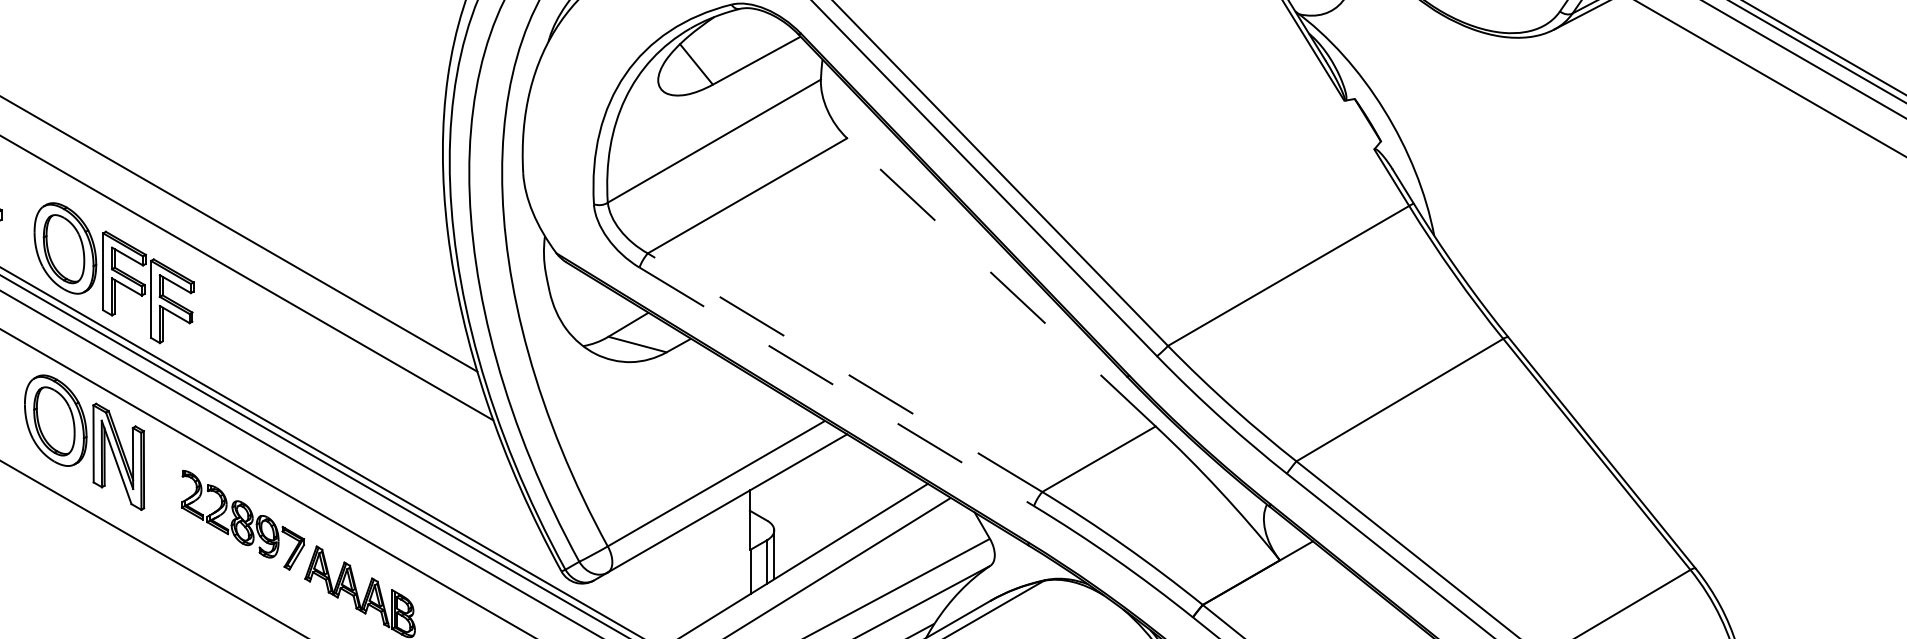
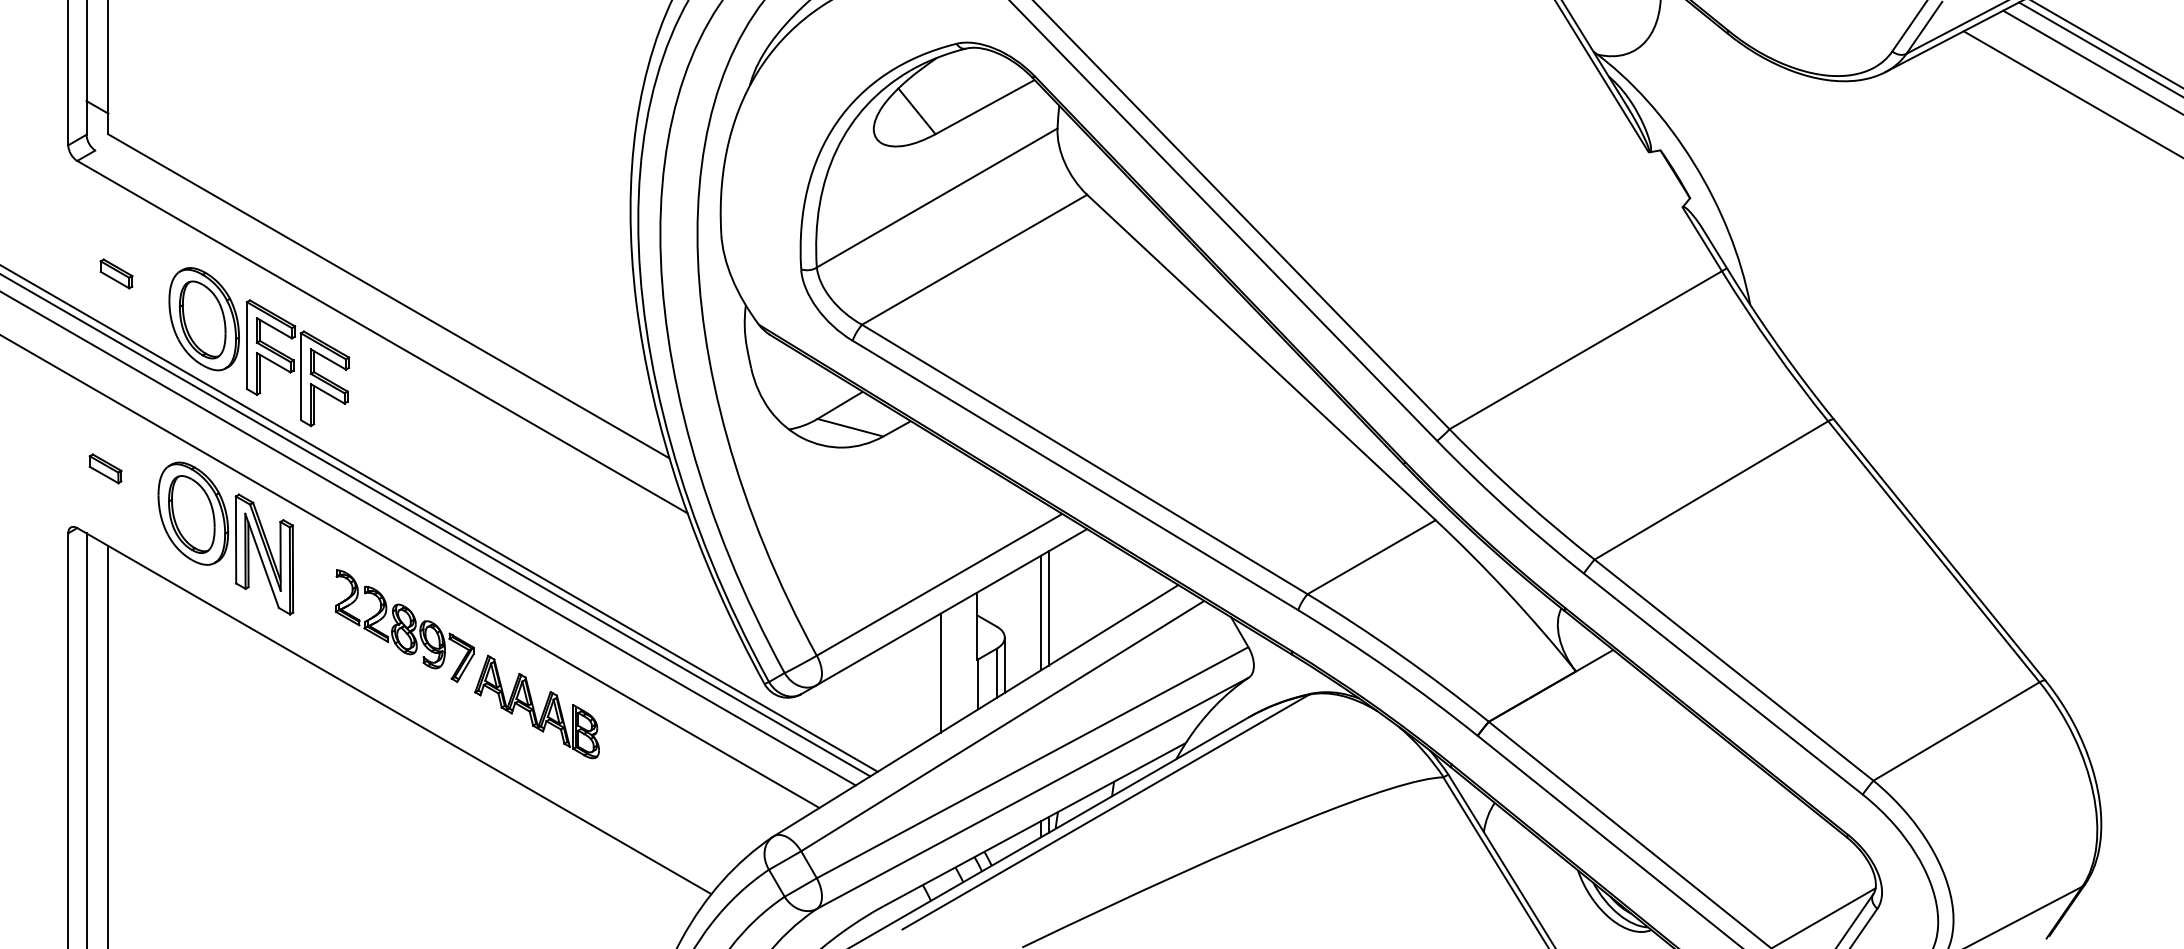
line: (1001, 282) -> (1261, 357), dashed -> solid
line: (844, 372) -> (1084, 459), dashed -> solid
line: (836, 386) -> (1075, 475), dashed -> solid
line: (812, 504) -> (1048, 608), added
line: (805, 508) -> (1040, 612), added
line: (717, 561) -> (940, 672), added

